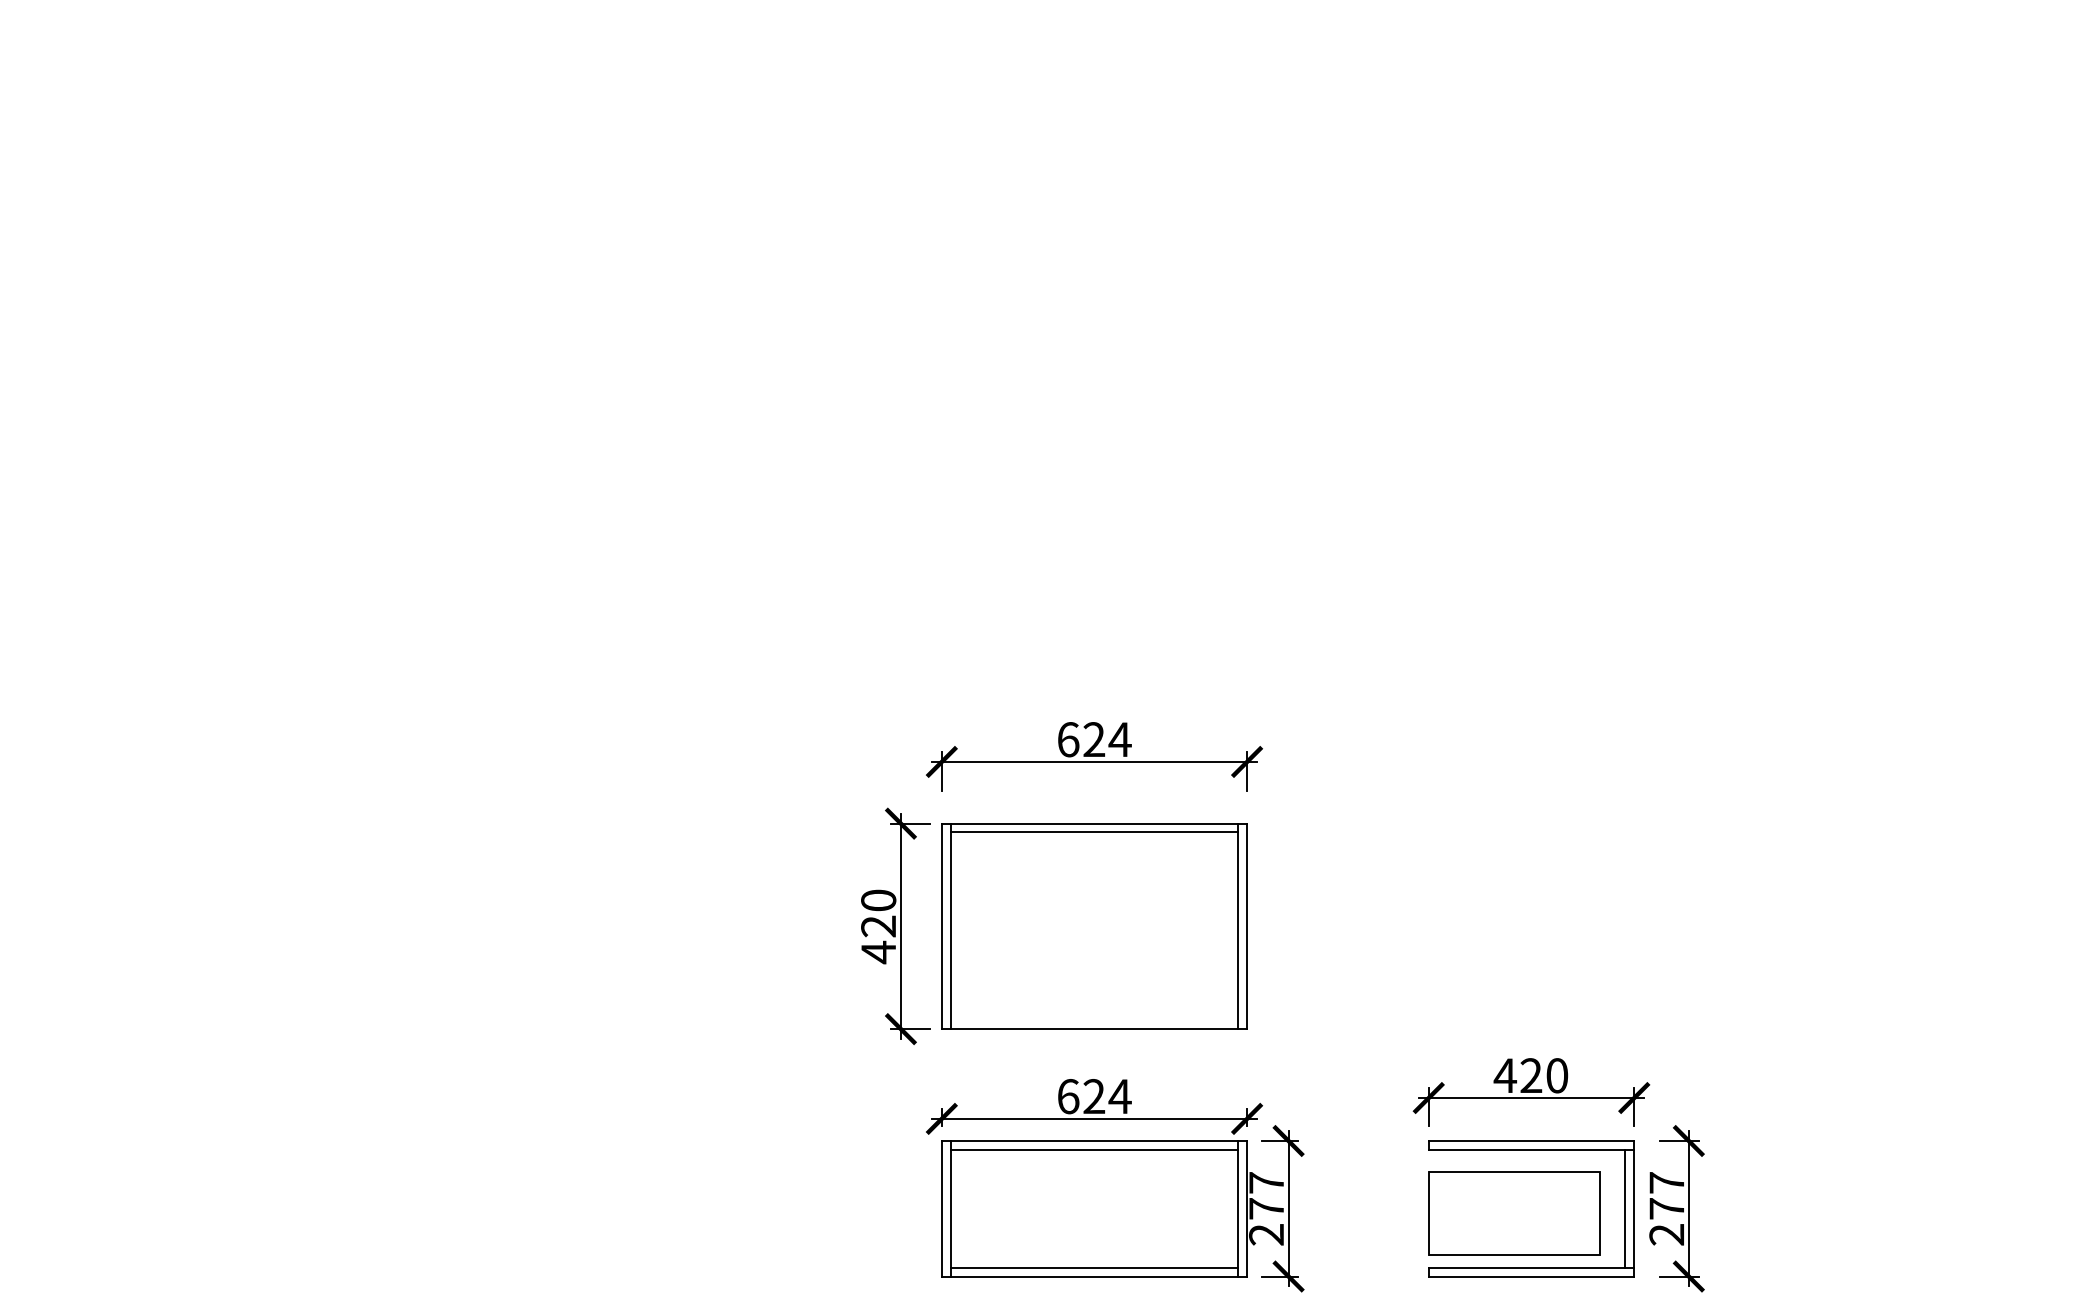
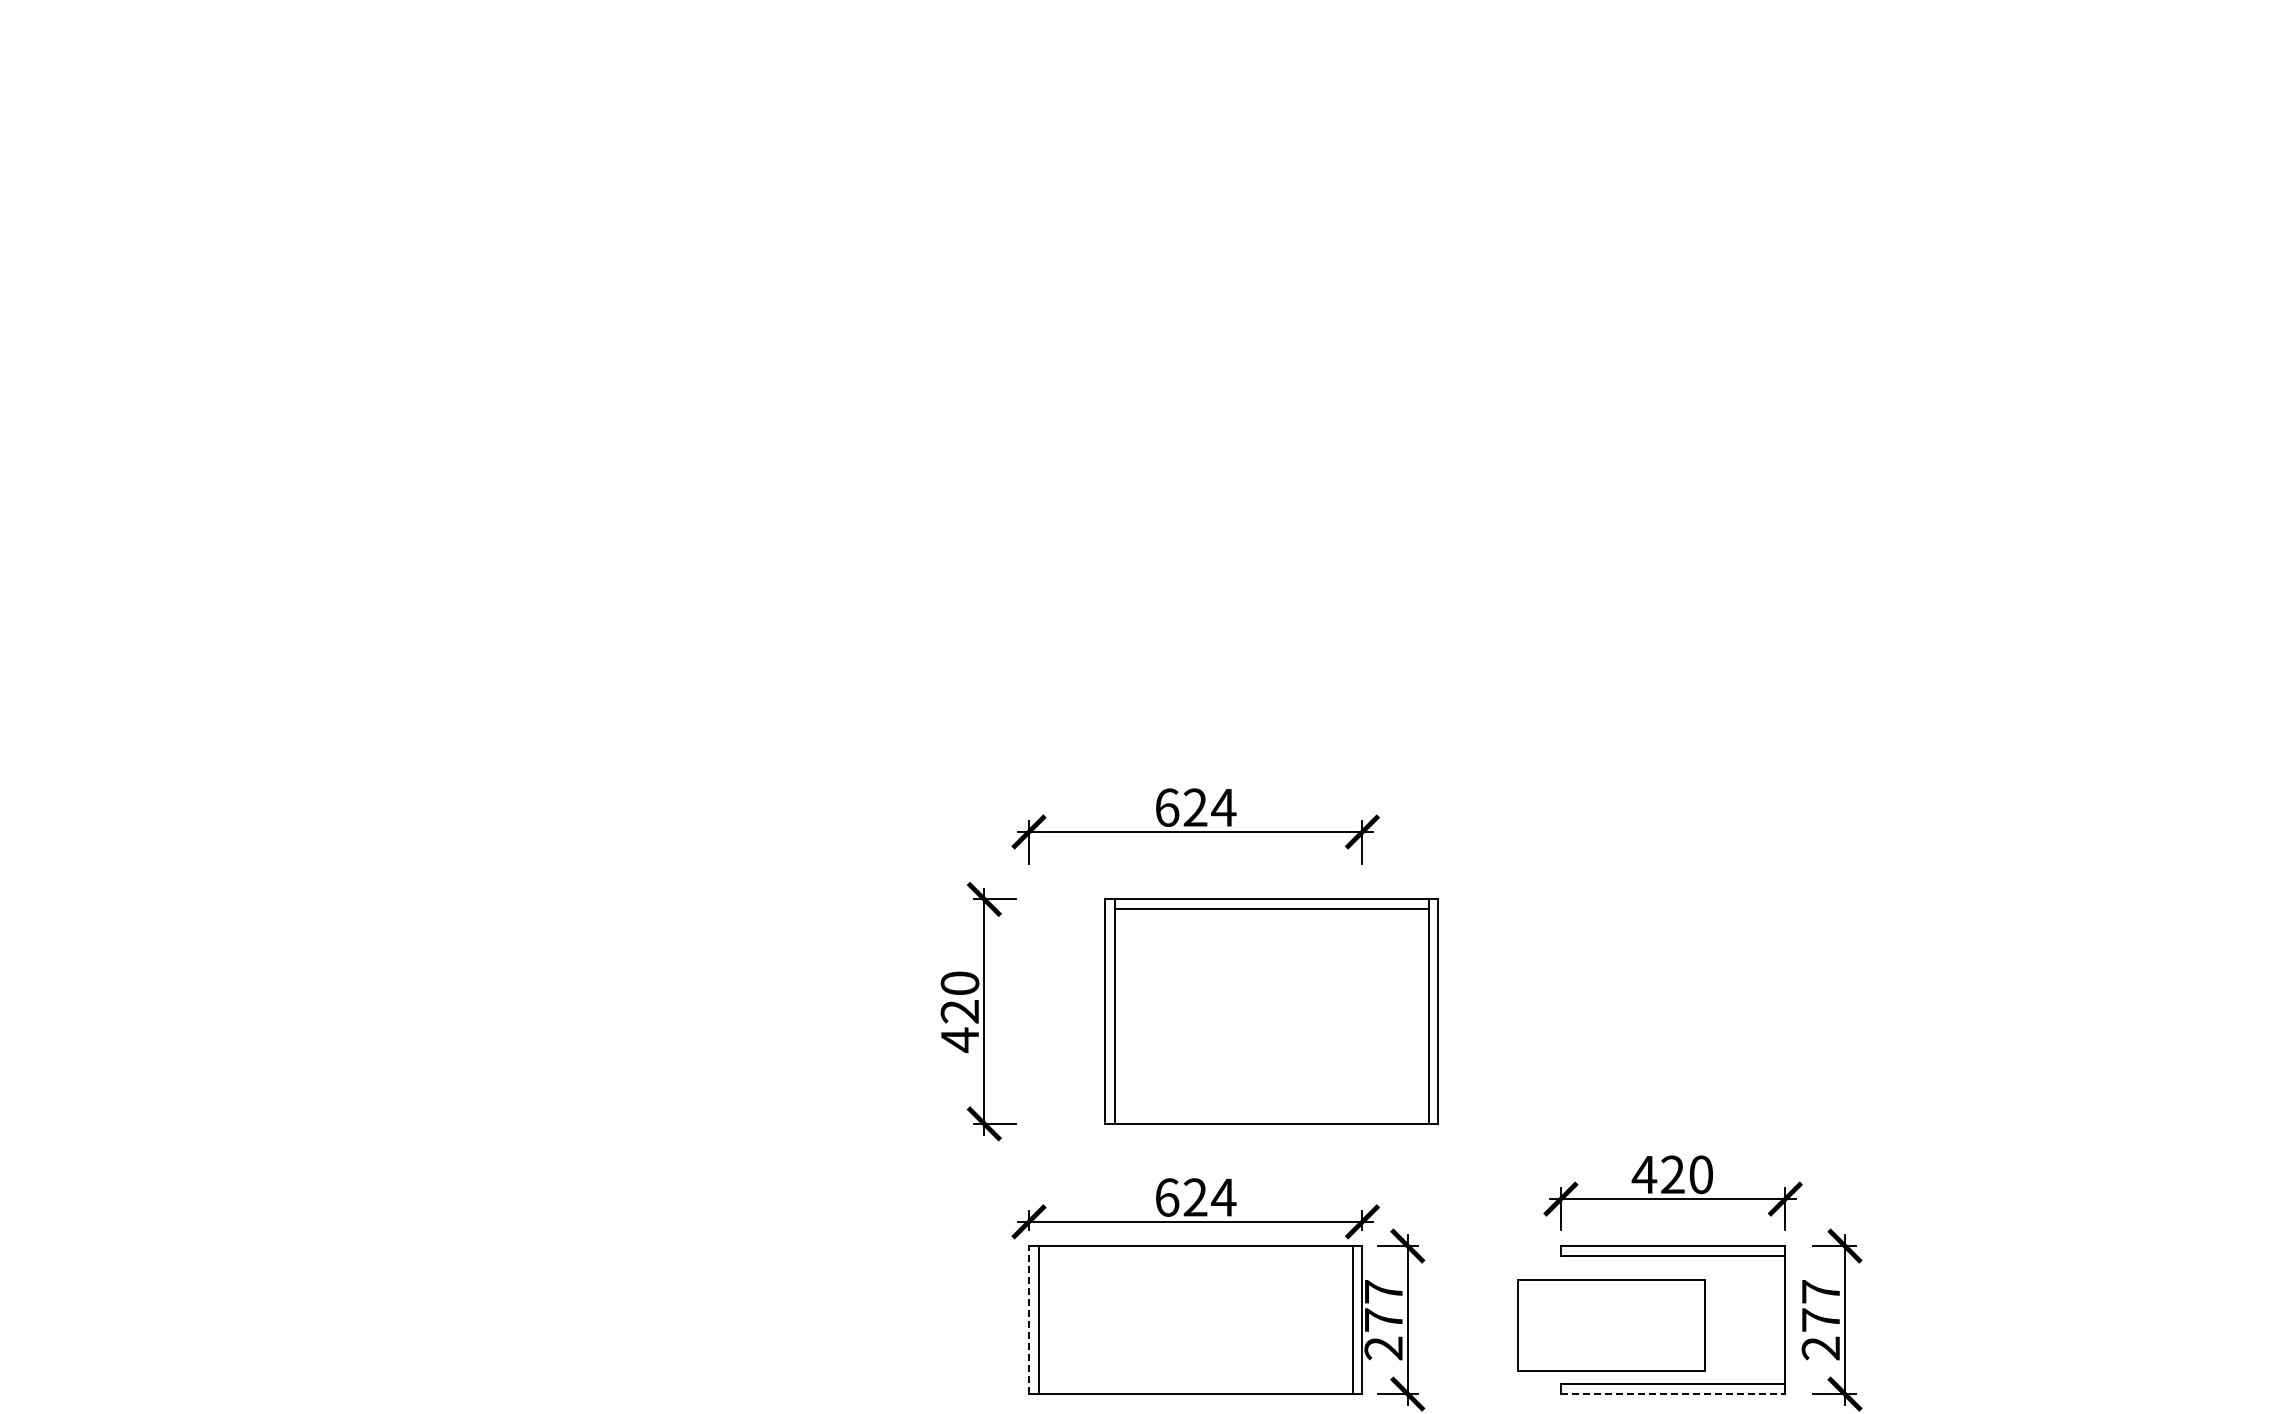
part: (1094, 926) -> (1271, 1011), moved
line: (1094, 1149) -> (1195, 1255), removed
line: (941, 1208) -> (1028, 1319), solid -> dashed
line: (1625, 1208) -> (1775, 1319), removed
part: (1514, 1213) -> (1611, 1325), moved
line: (1094, 1267) -> (1195, 1384), removed
line: (1531, 1276) -> (1673, 1394), solid -> dashed

